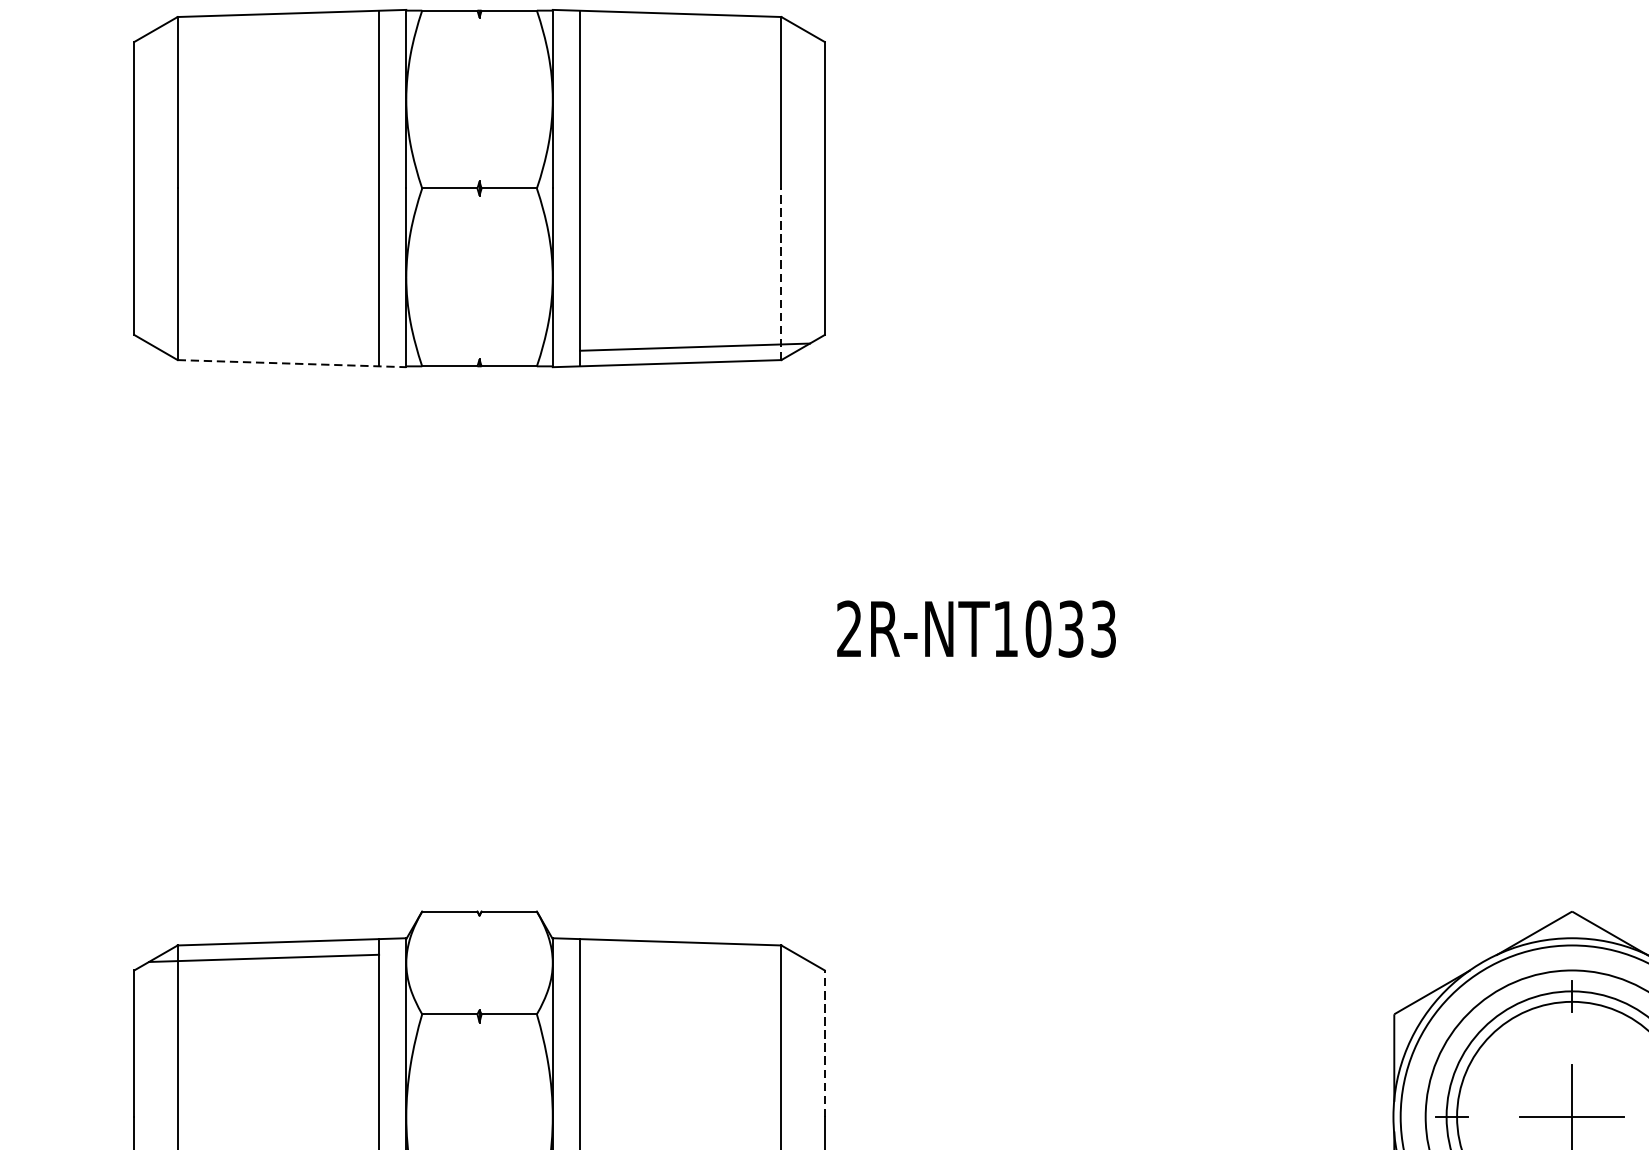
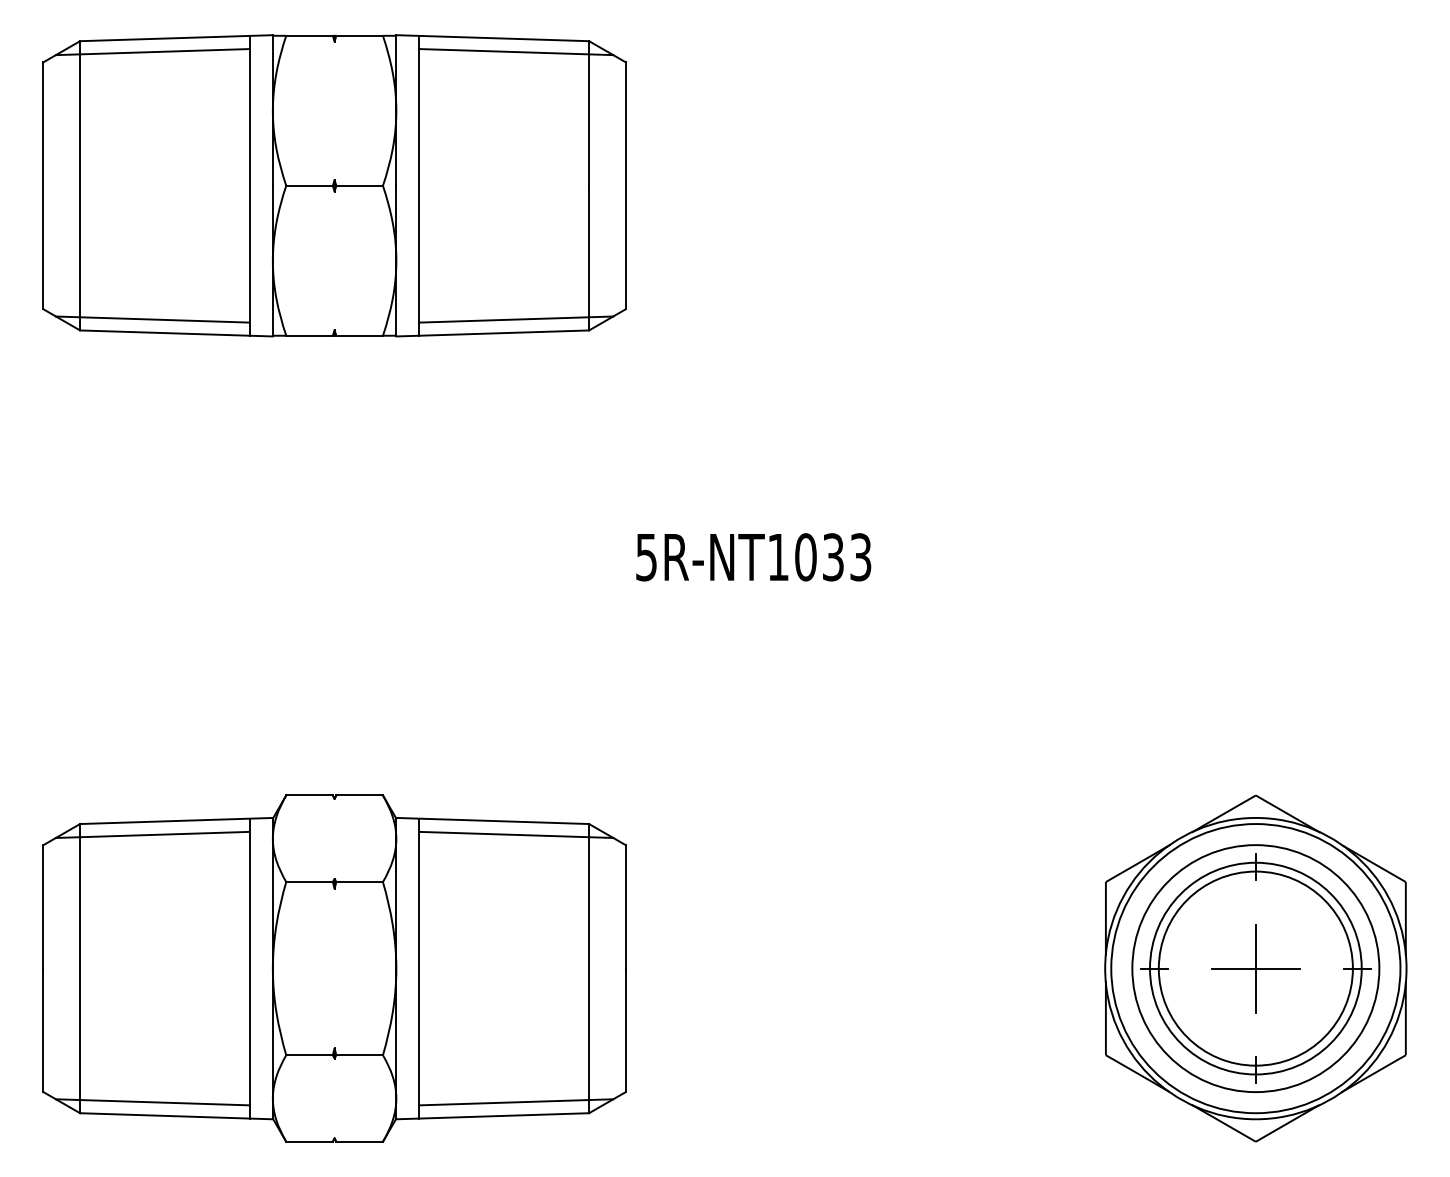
line: (263, 30) -> (152, 52), added
line: (695, 30) -> (516, 52), added
line: (781, 273) -> (589, 257), dashed -> solid
line: (263, 347) -> (152, 319), added
line: (292, 363) -> (176, 333), dashed -> solid
text: (849, 629) -> (646, 557), 2R-NT1033 -> 5R-NT1033
line: (695, 957) -> (516, 834), added
line: (824, 1043) -> (625, 906), dashed -> solid

